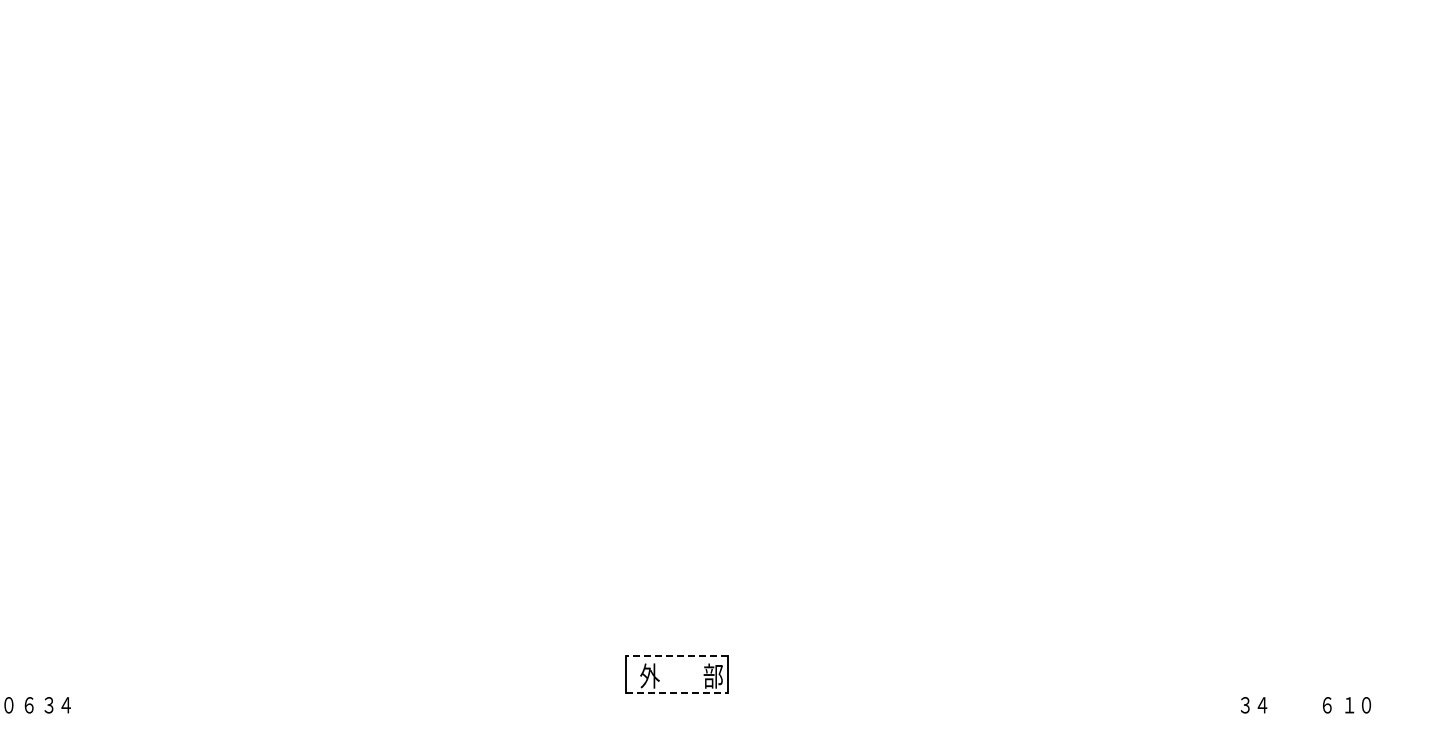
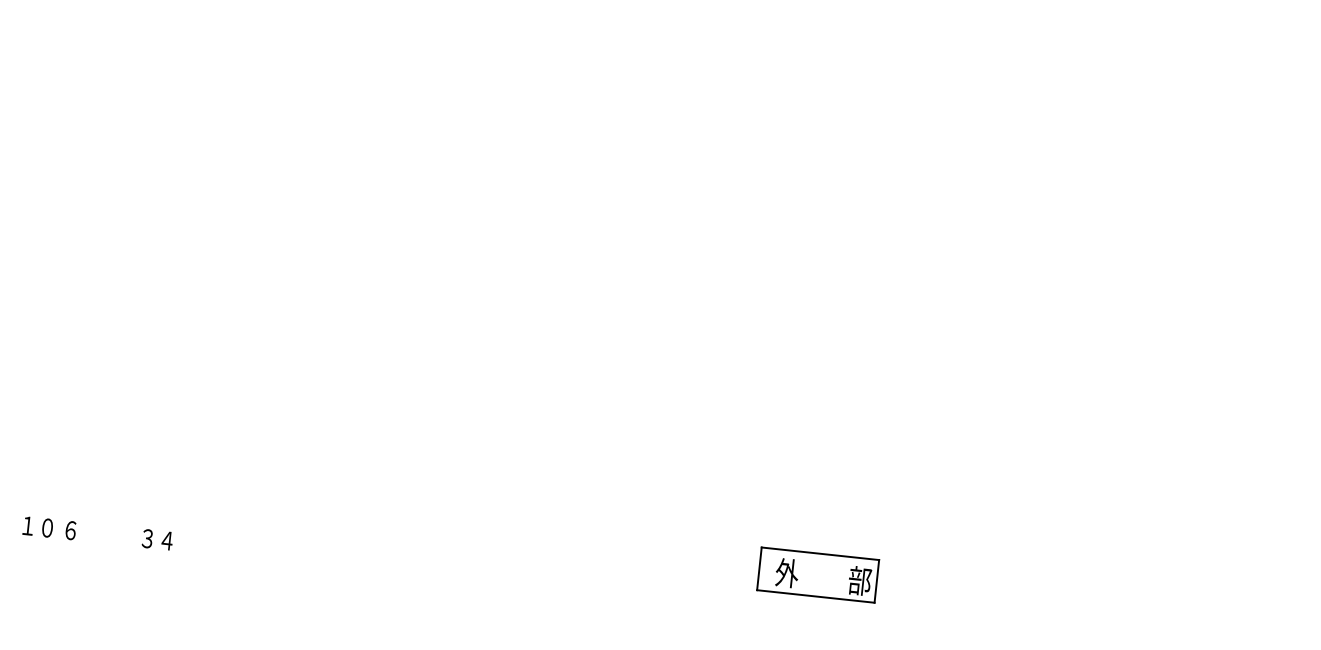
line: (676, 656) -> (820, 553), dashed -> solid
line: (677, 693) -> (816, 596), dashed -> solid
text: (57, 705) -> (157, 540), moved

